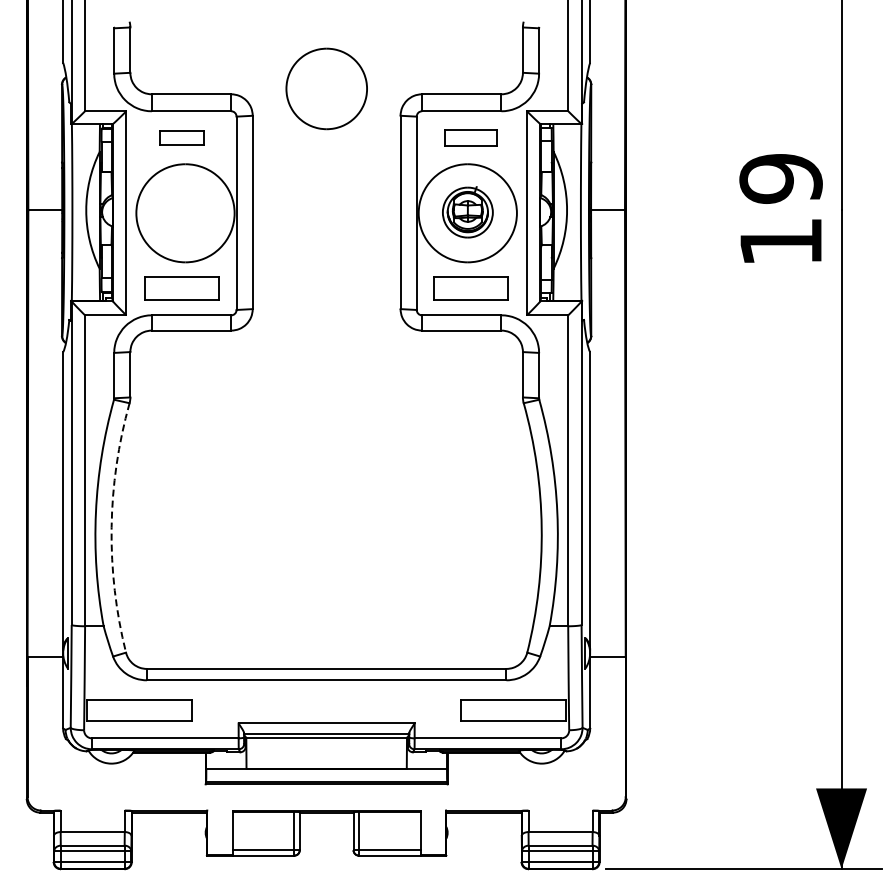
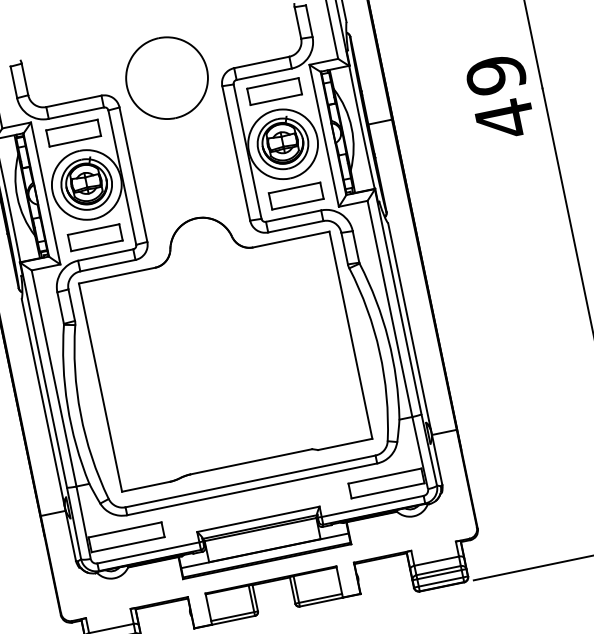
part: (326, 88) -> (166, 77), size x1.43
part: (181, 137) -> (73, 132), size x1.67
part: (470, 137) -> (274, 91), size x1.43
part: (185, 212) -> (86, 184), added
part: (467, 212) -> (282, 143), size x1.43
text: (780, 242) -> (504, 119), 19 -> 49
part: (326, 468) -> (221, 342), added
arc: (111, 527) -> (80, 414), dashed -> solid

